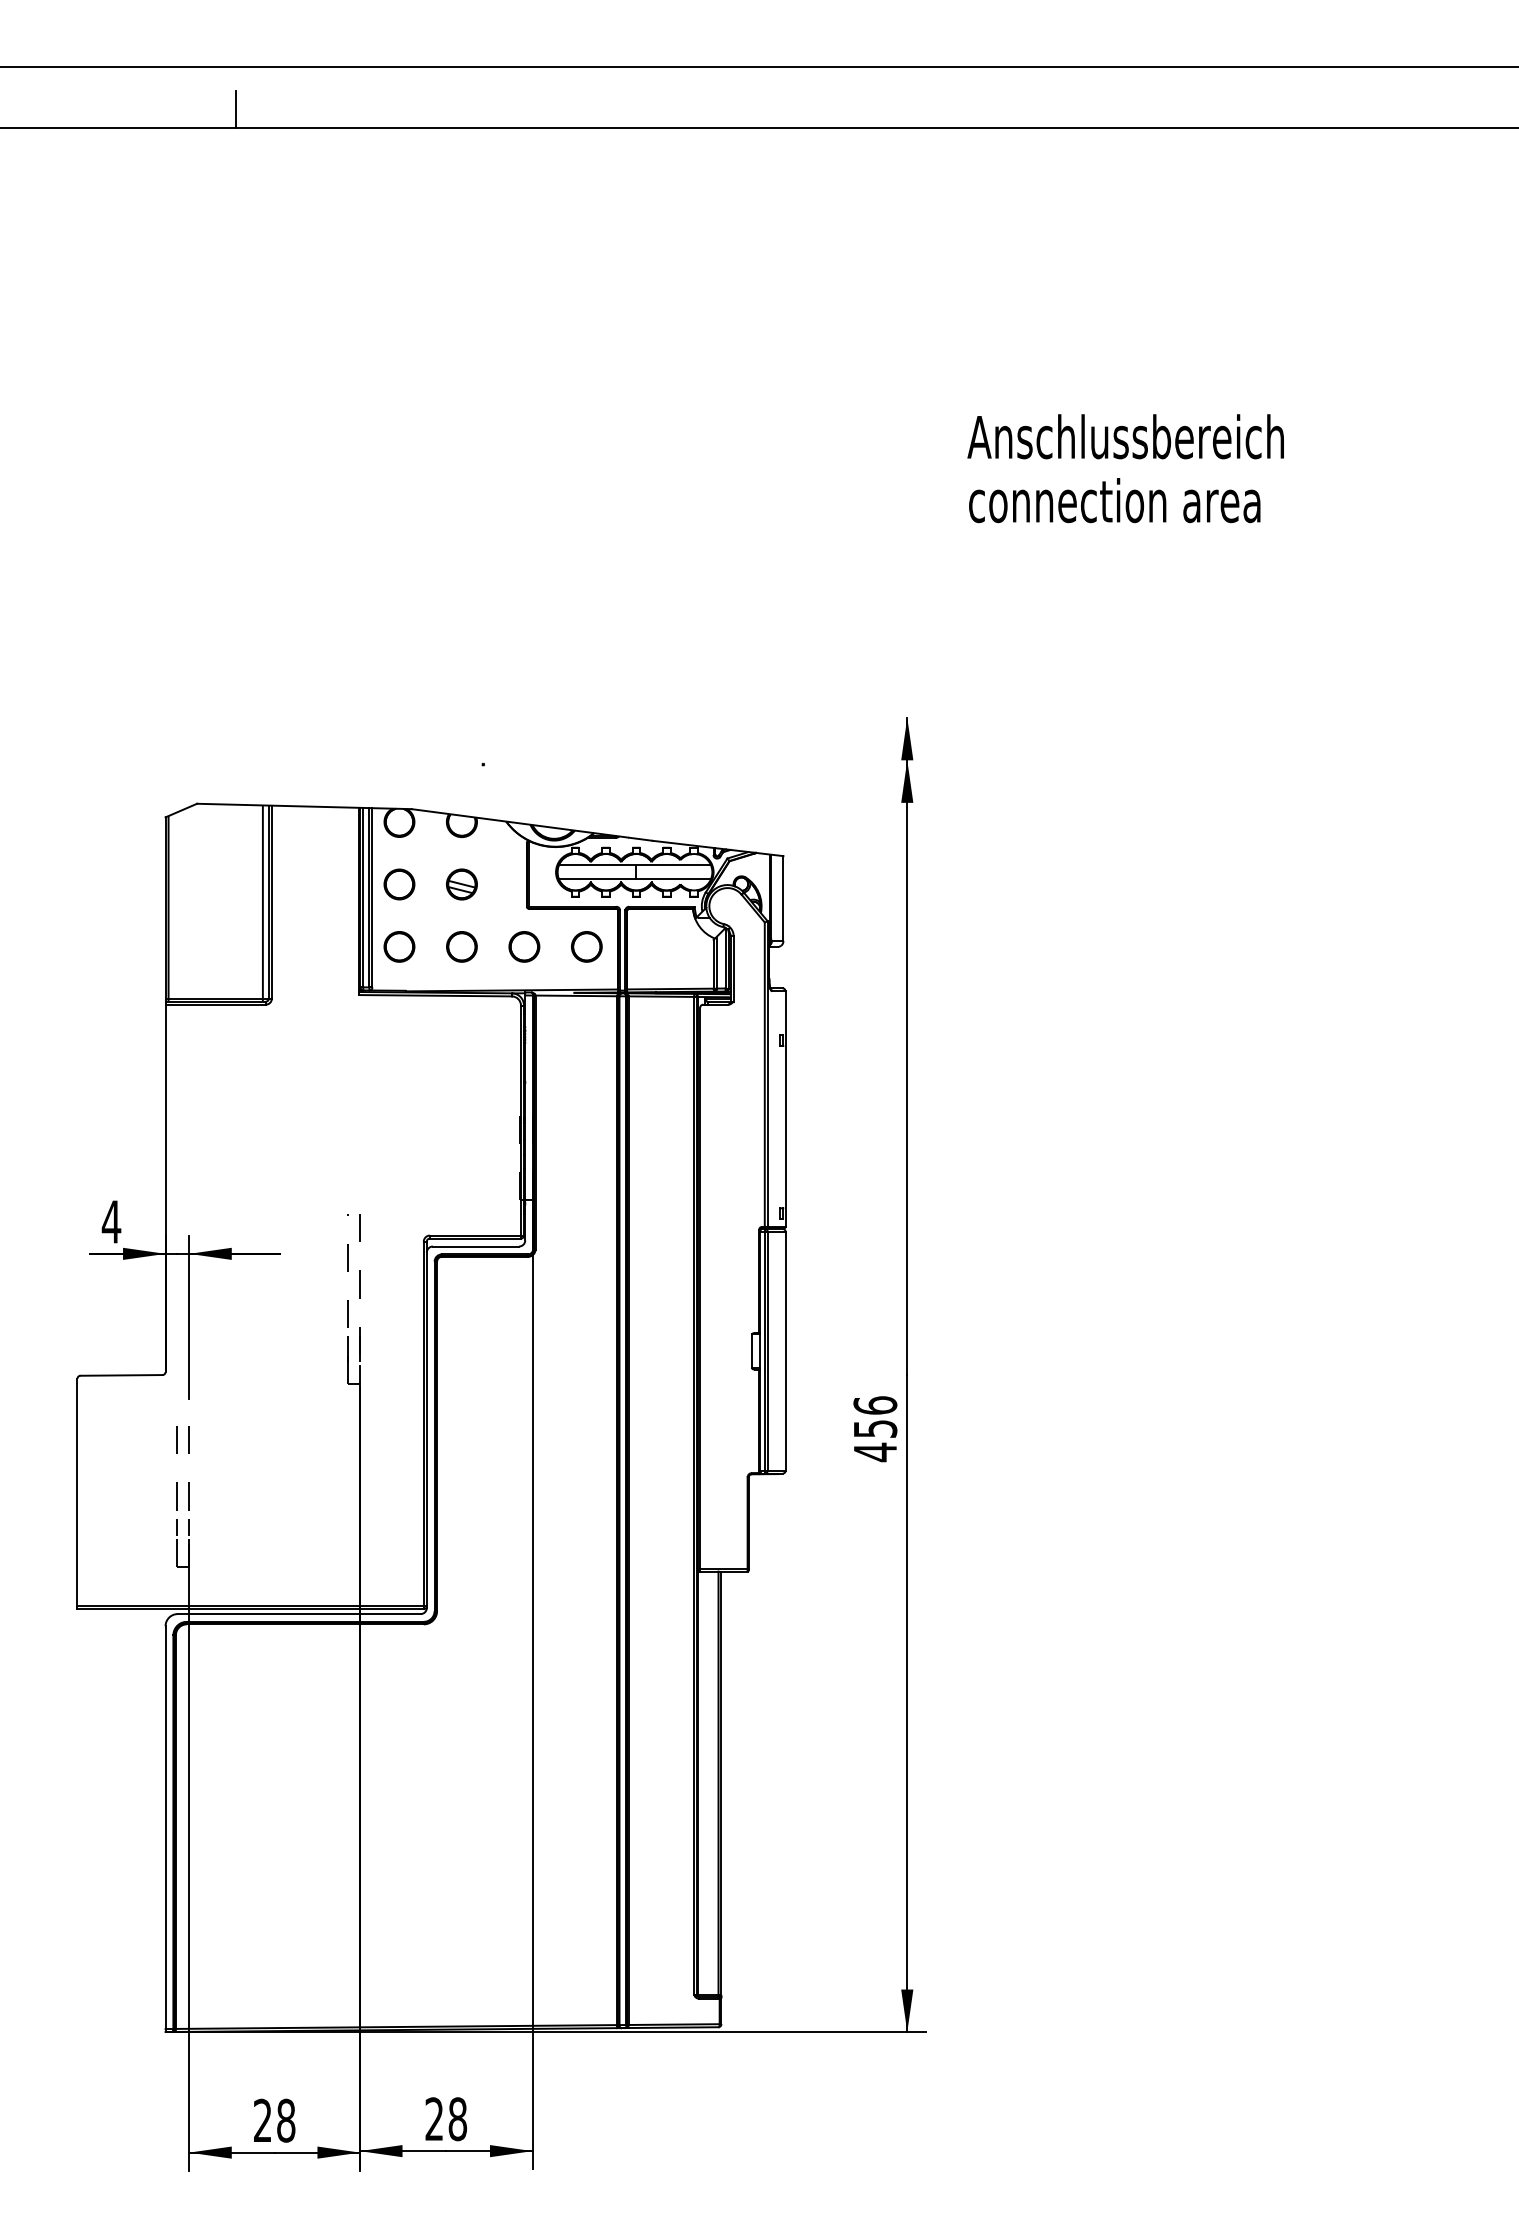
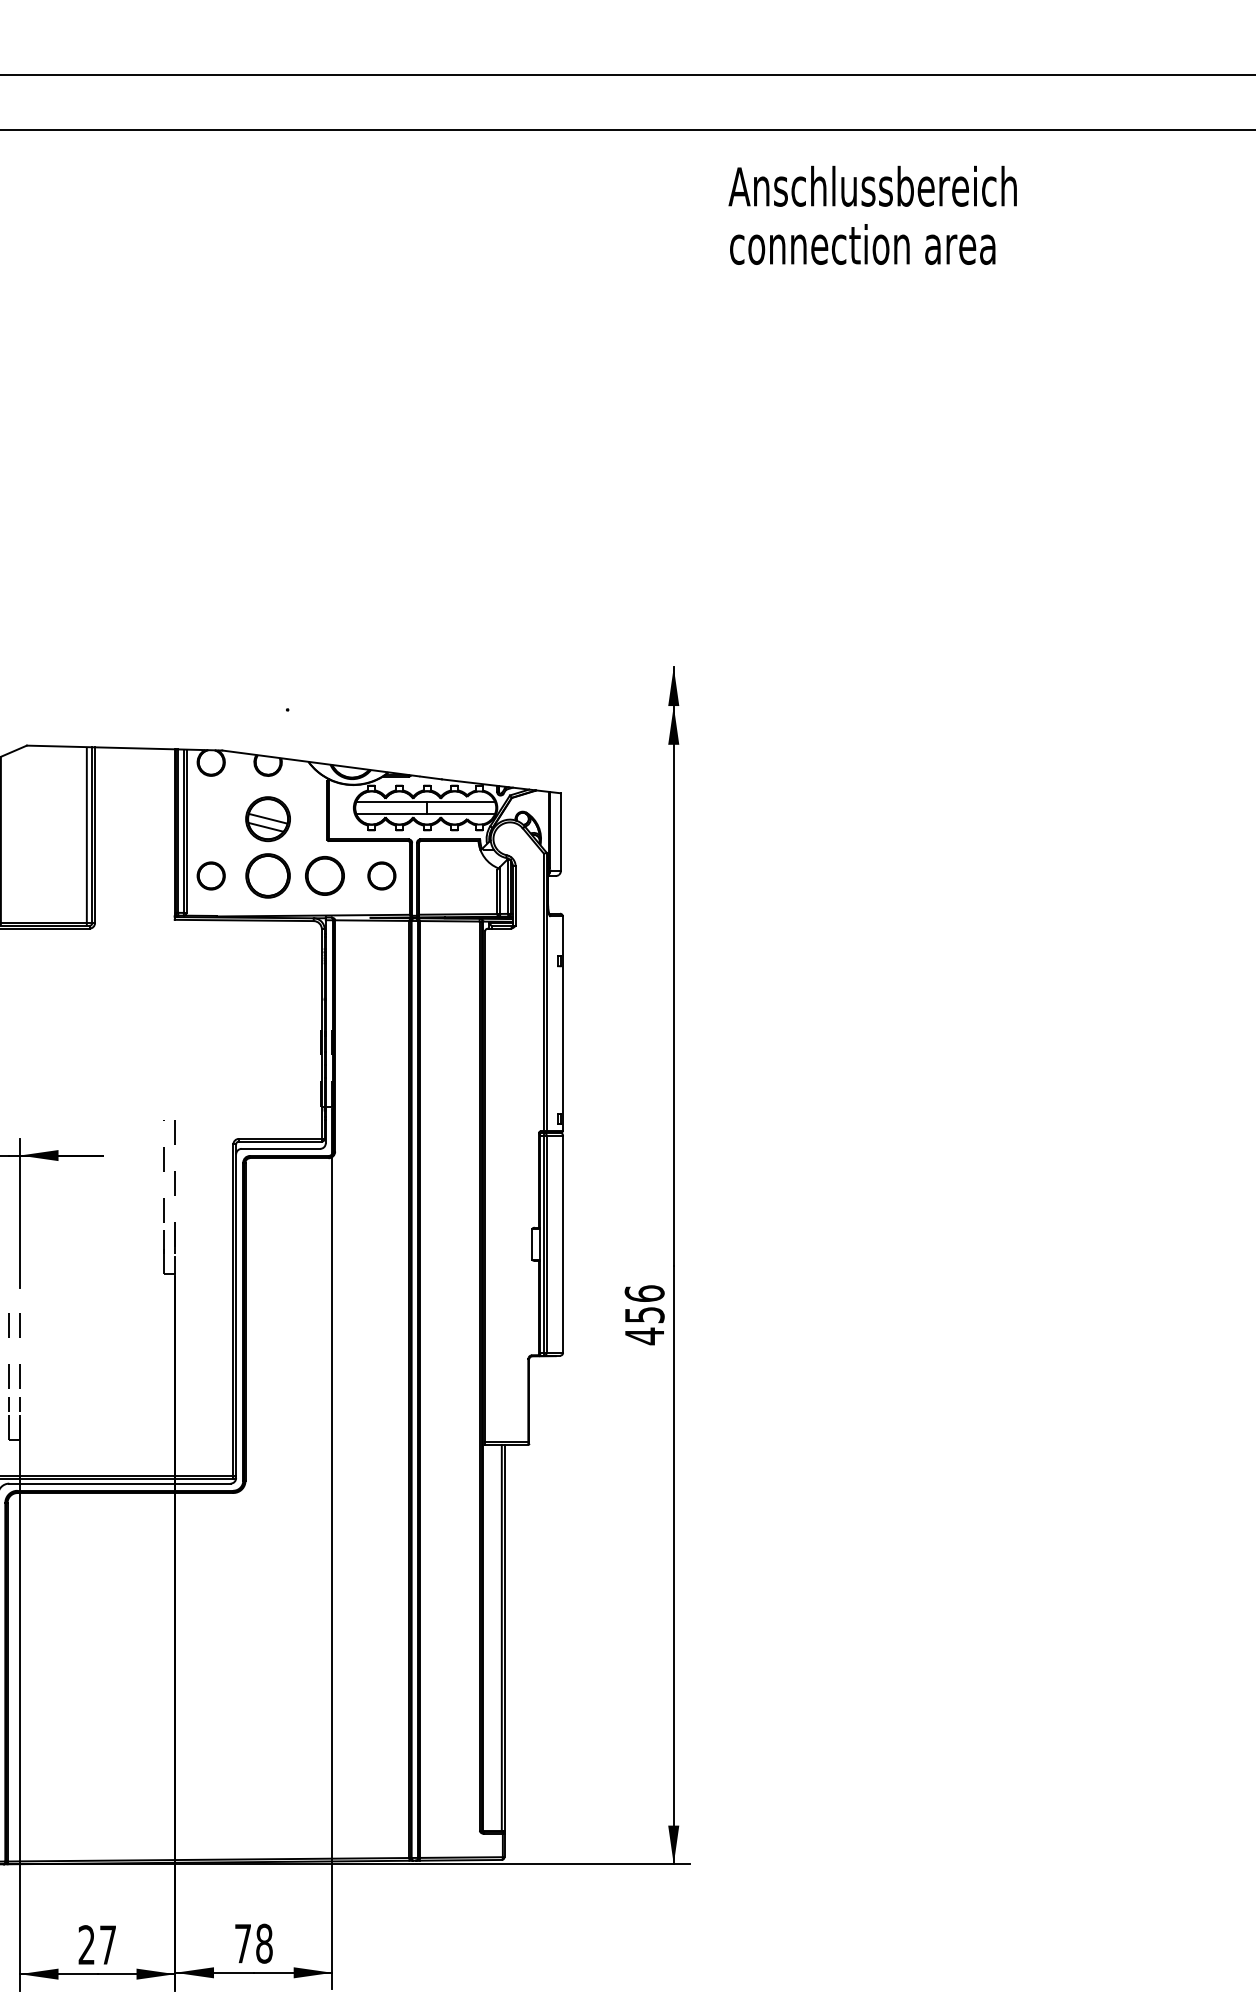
line: (236, 109) -> (62, 113), removed
text: (1125, 468) -> (872, 215), moved
part: (399, 884) -> (211, 819), removed
part: (461, 884) -> (267, 819), size x1.6
circle: (461, 946) -> (267, 875), size x1.6
part: (524, 946) -> (325, 875), size x1.4
text: (434, 2118) -> (243, 1943), 28 -> 78
text: (286, 2120) -> (108, 1944), 28 -> 27

